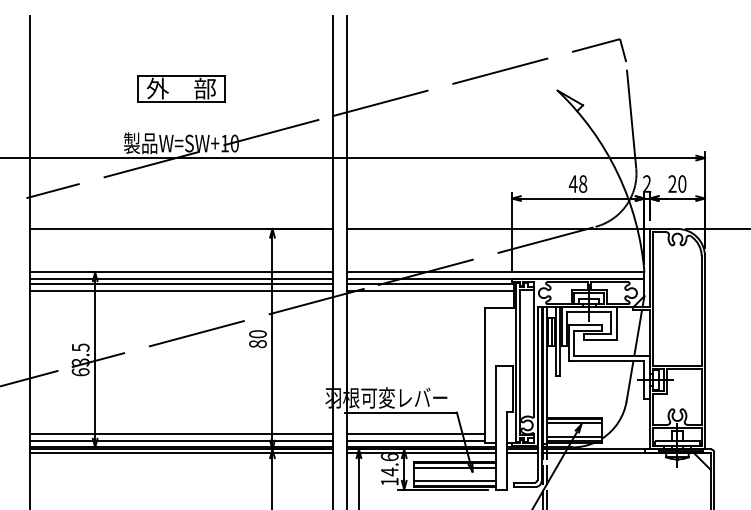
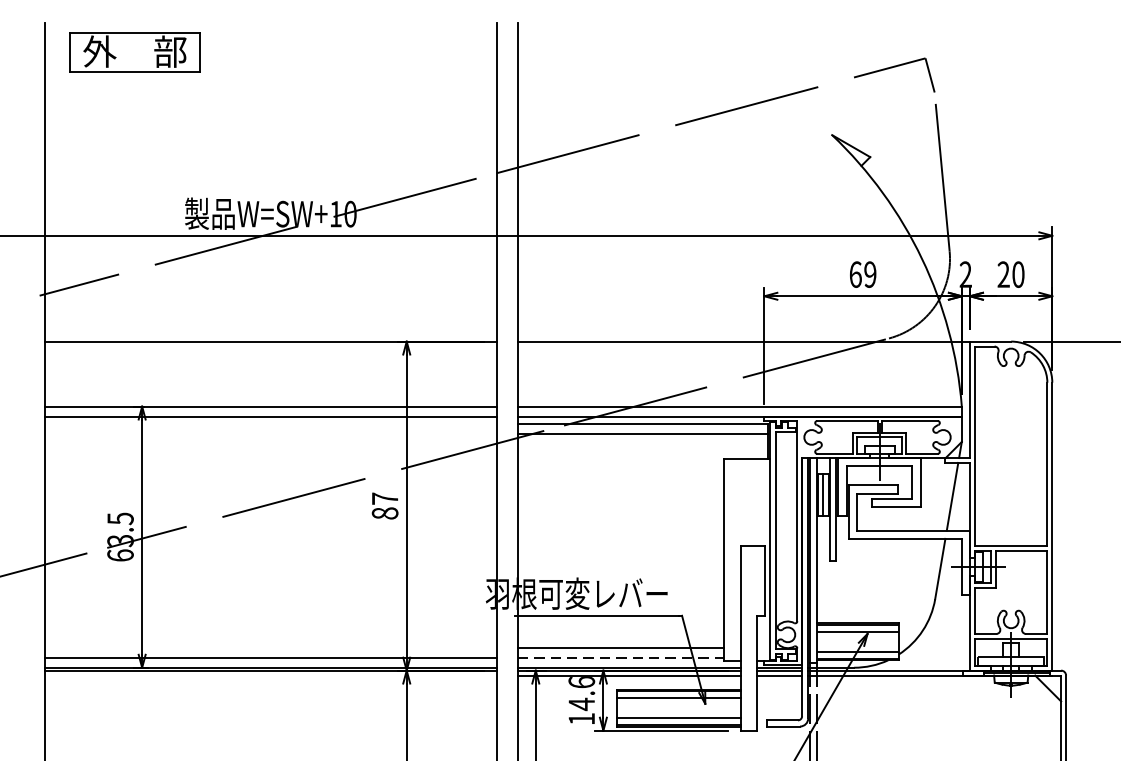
part: (181, 88) -> (135, 51), moved
text: (577, 183) -> (861, 273), 48 -> 69
line: (181, 283) -> (270, 423), removed
line: (181, 290) -> (270, 433), removed
text: (257, 334) -> (384, 499), 80 -> 87
line: (181, 434) -> (270, 648), removed
line: (416, 440) -> (621, 657), solid -> dashed
line: (181, 452) -> (270, 675), removed

